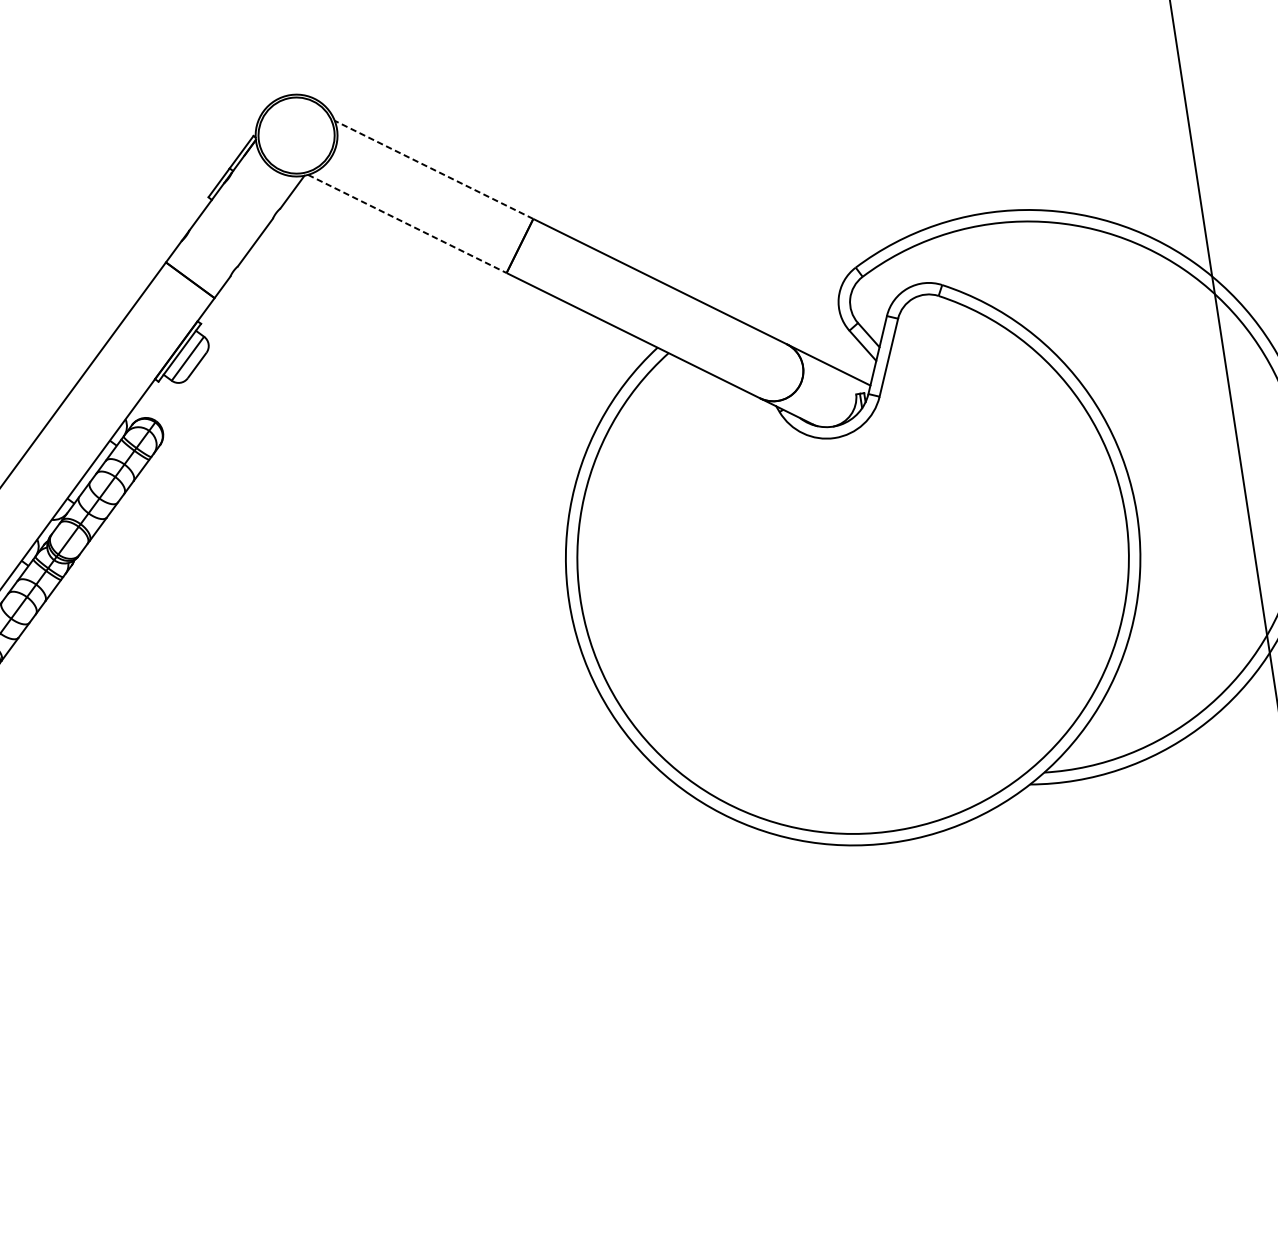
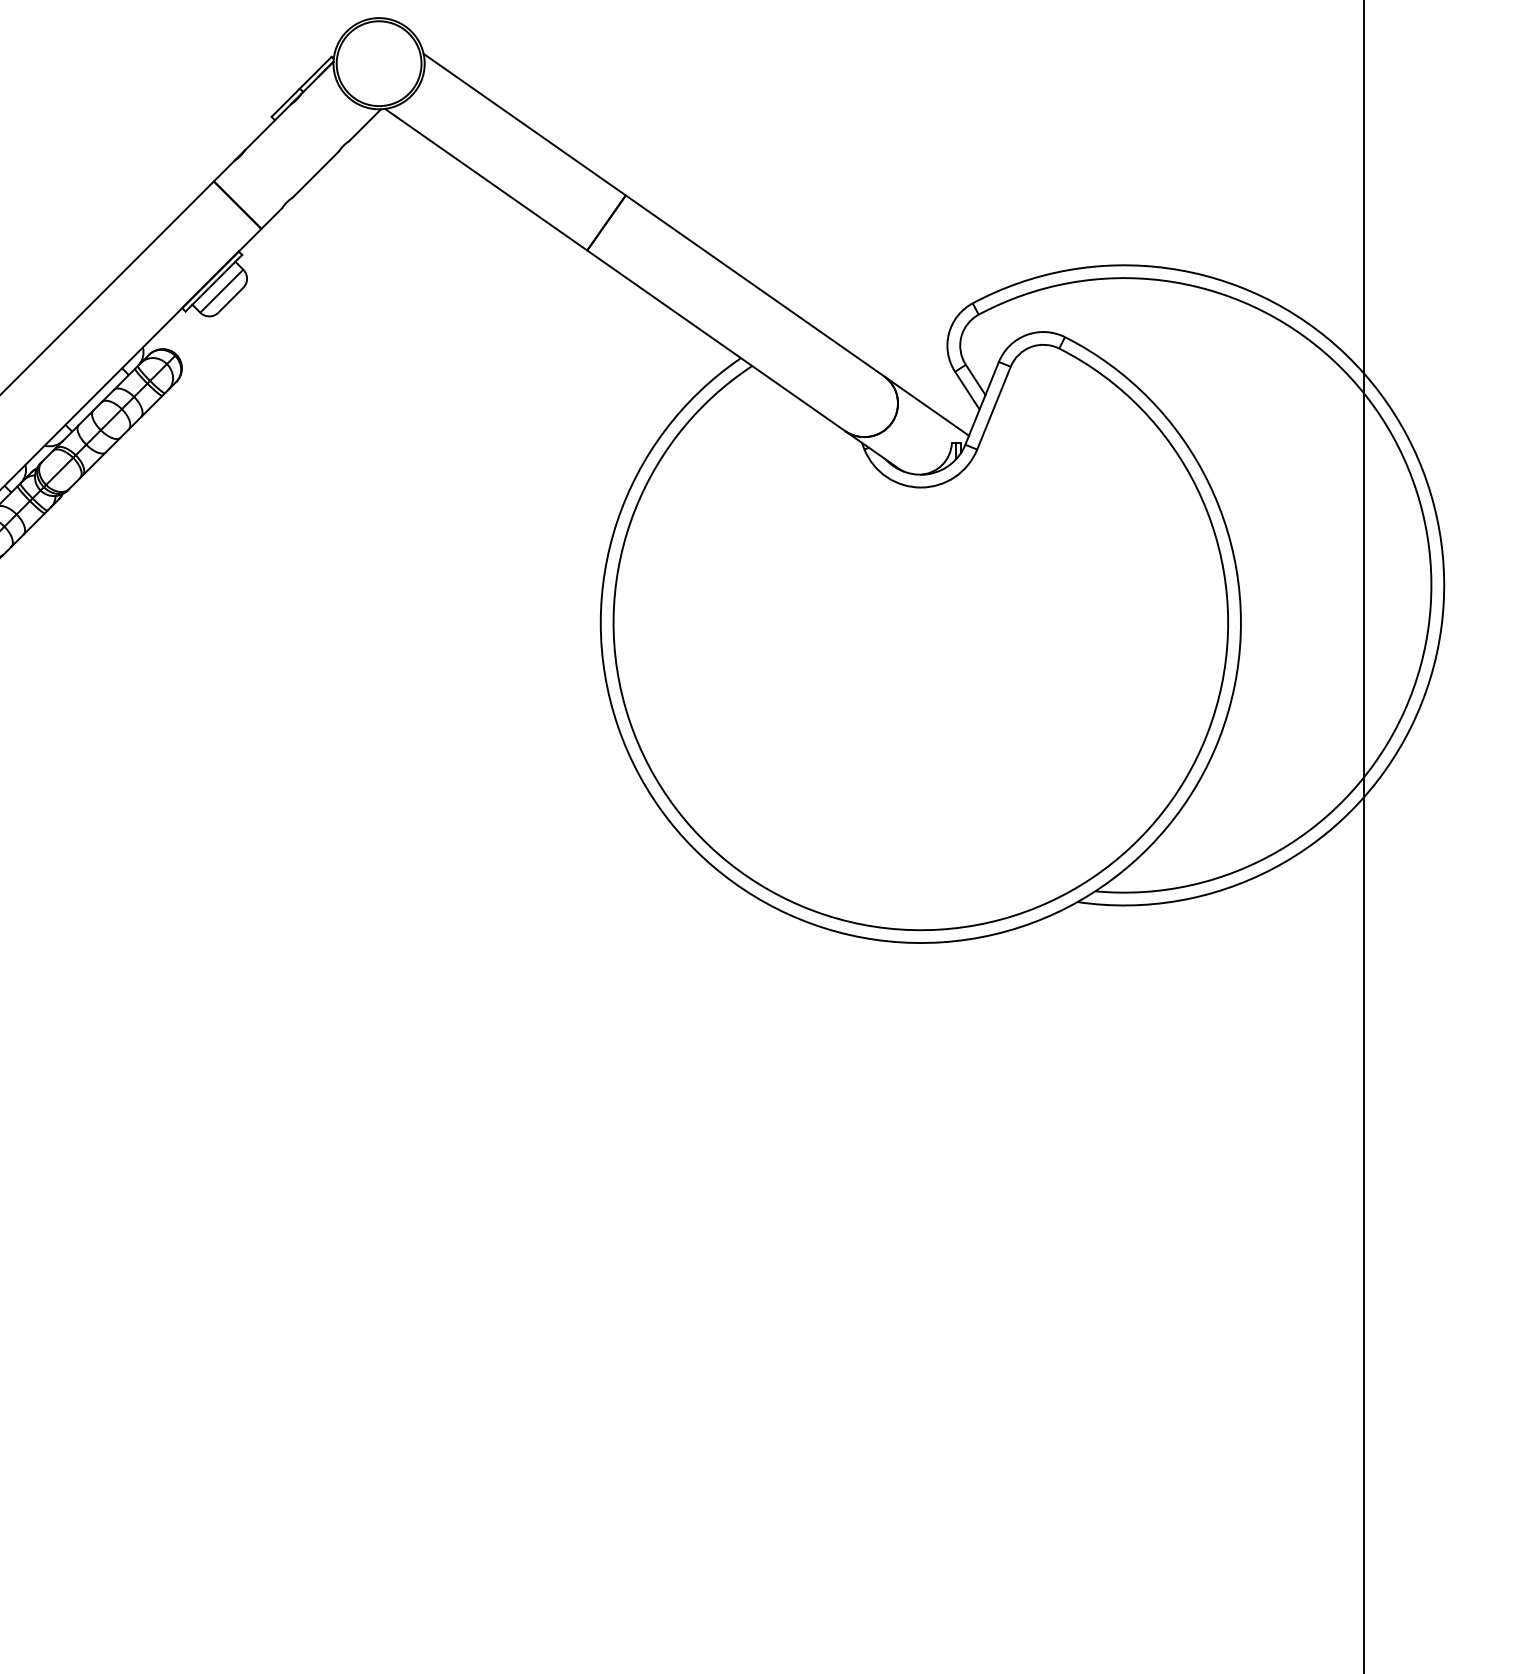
line: (433, 169) -> (524, 124), dashed -> solid
line: (407, 224) -> (486, 180), dashed -> solid

